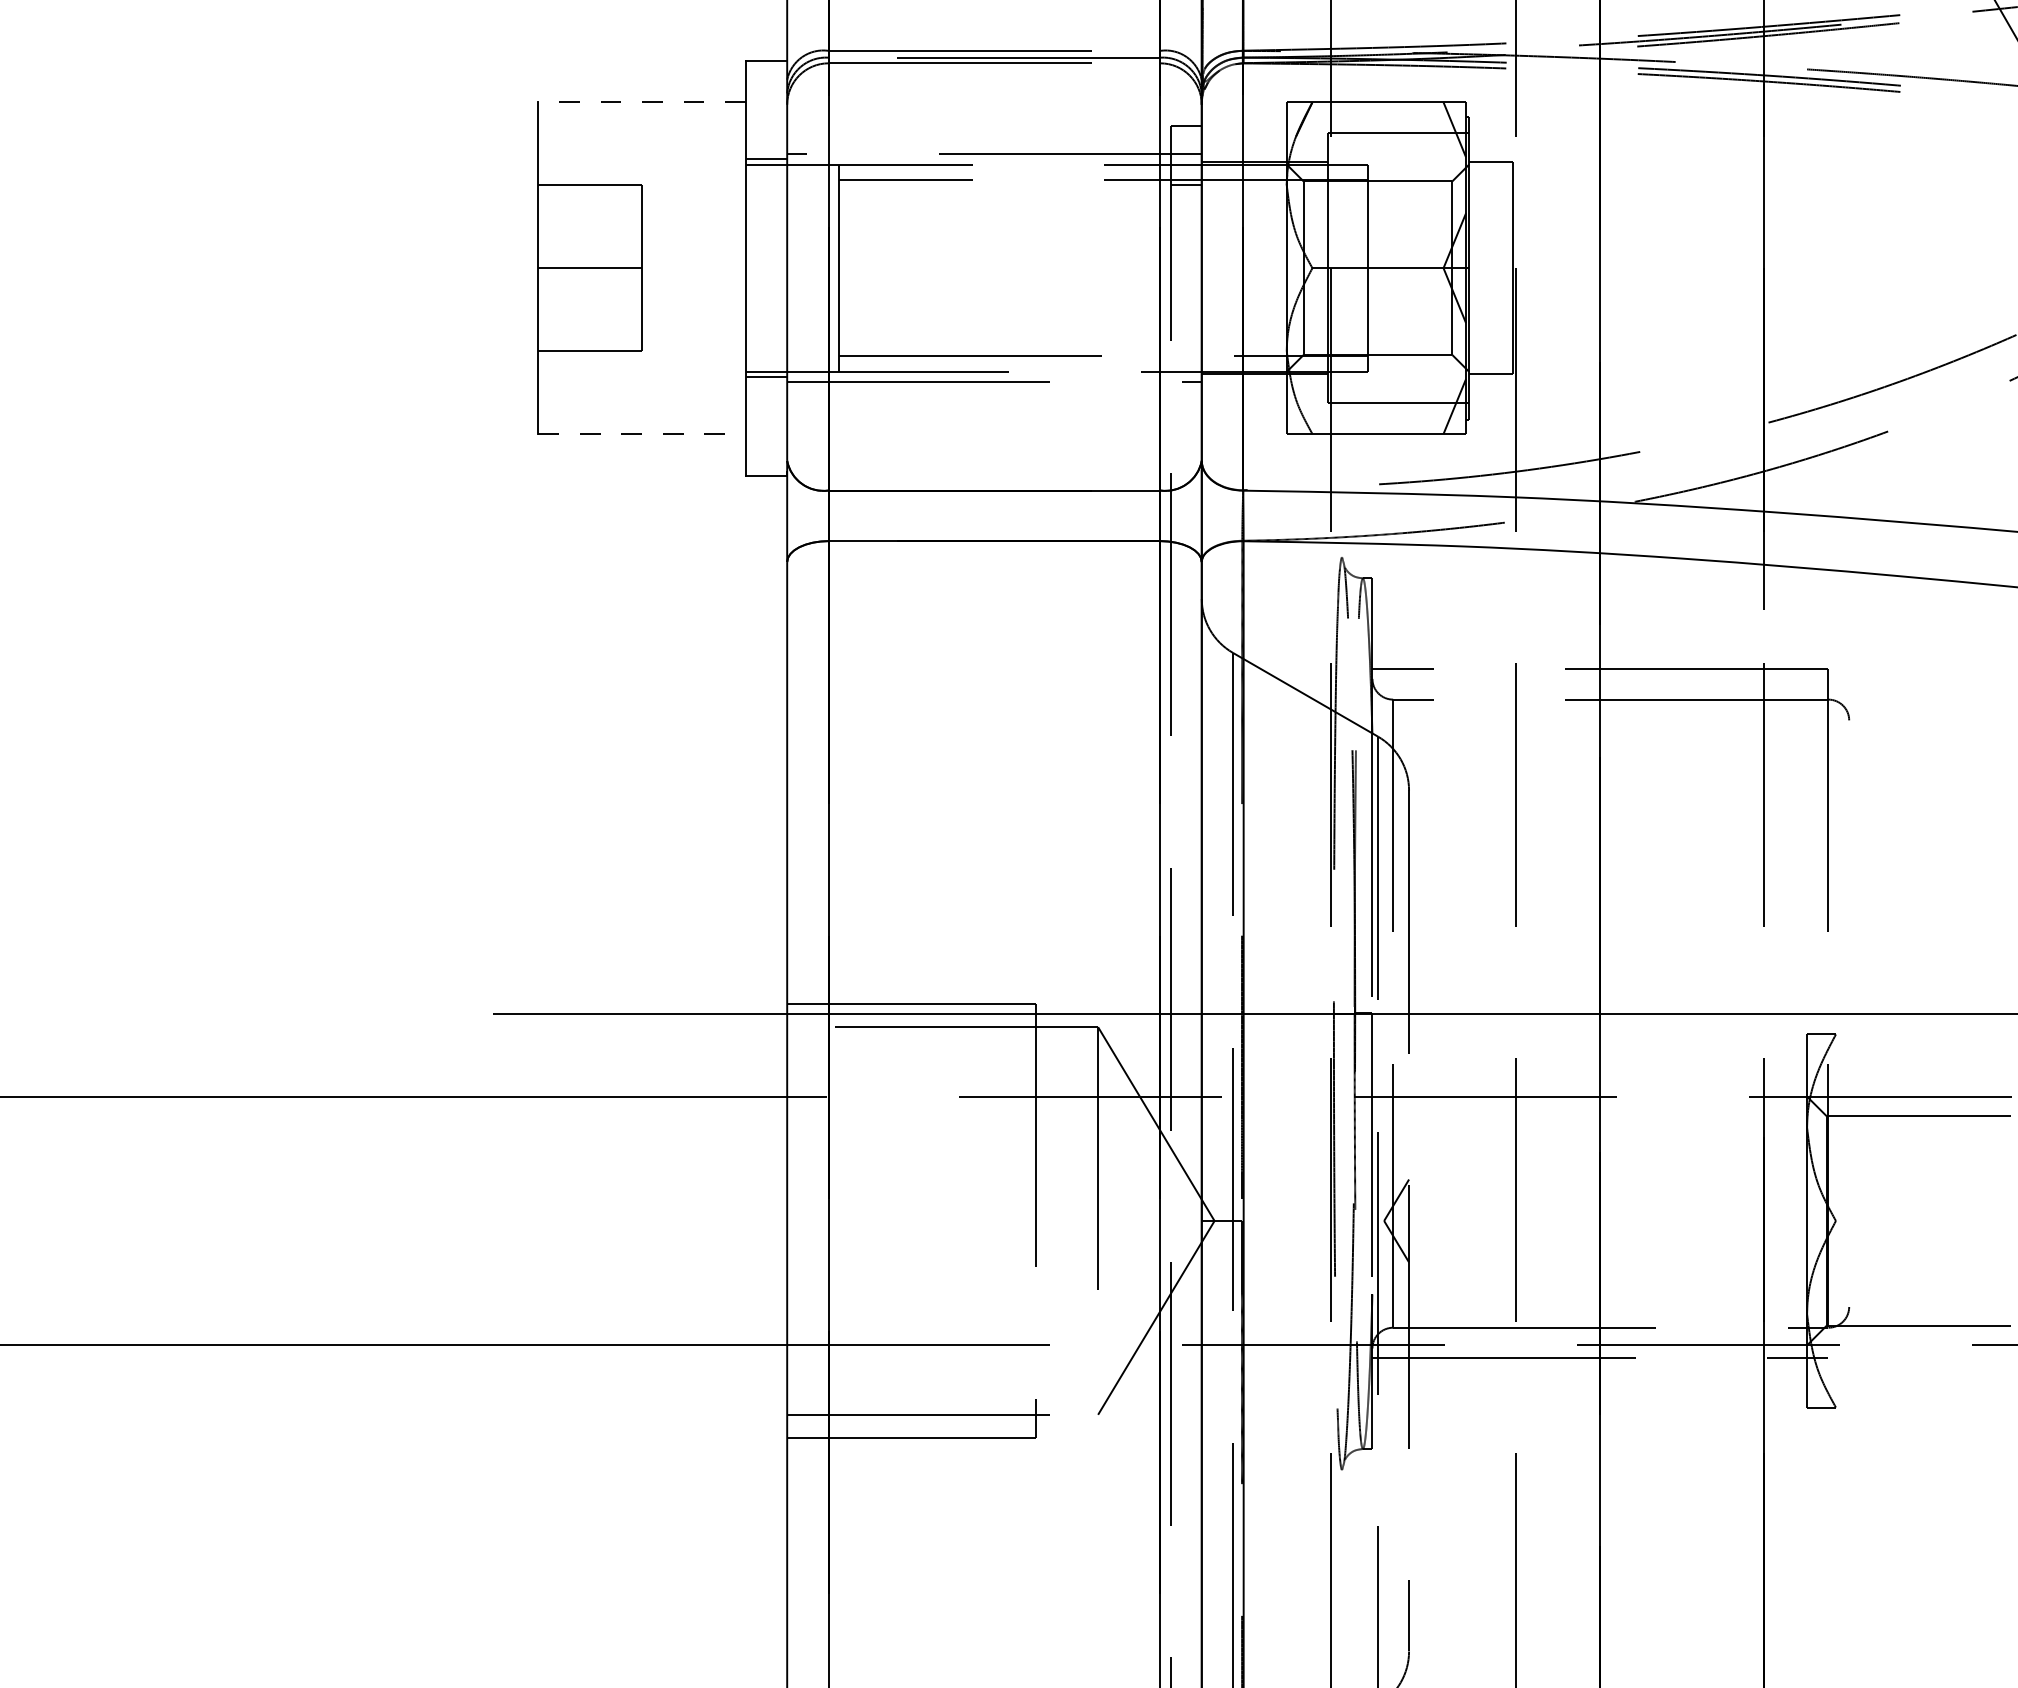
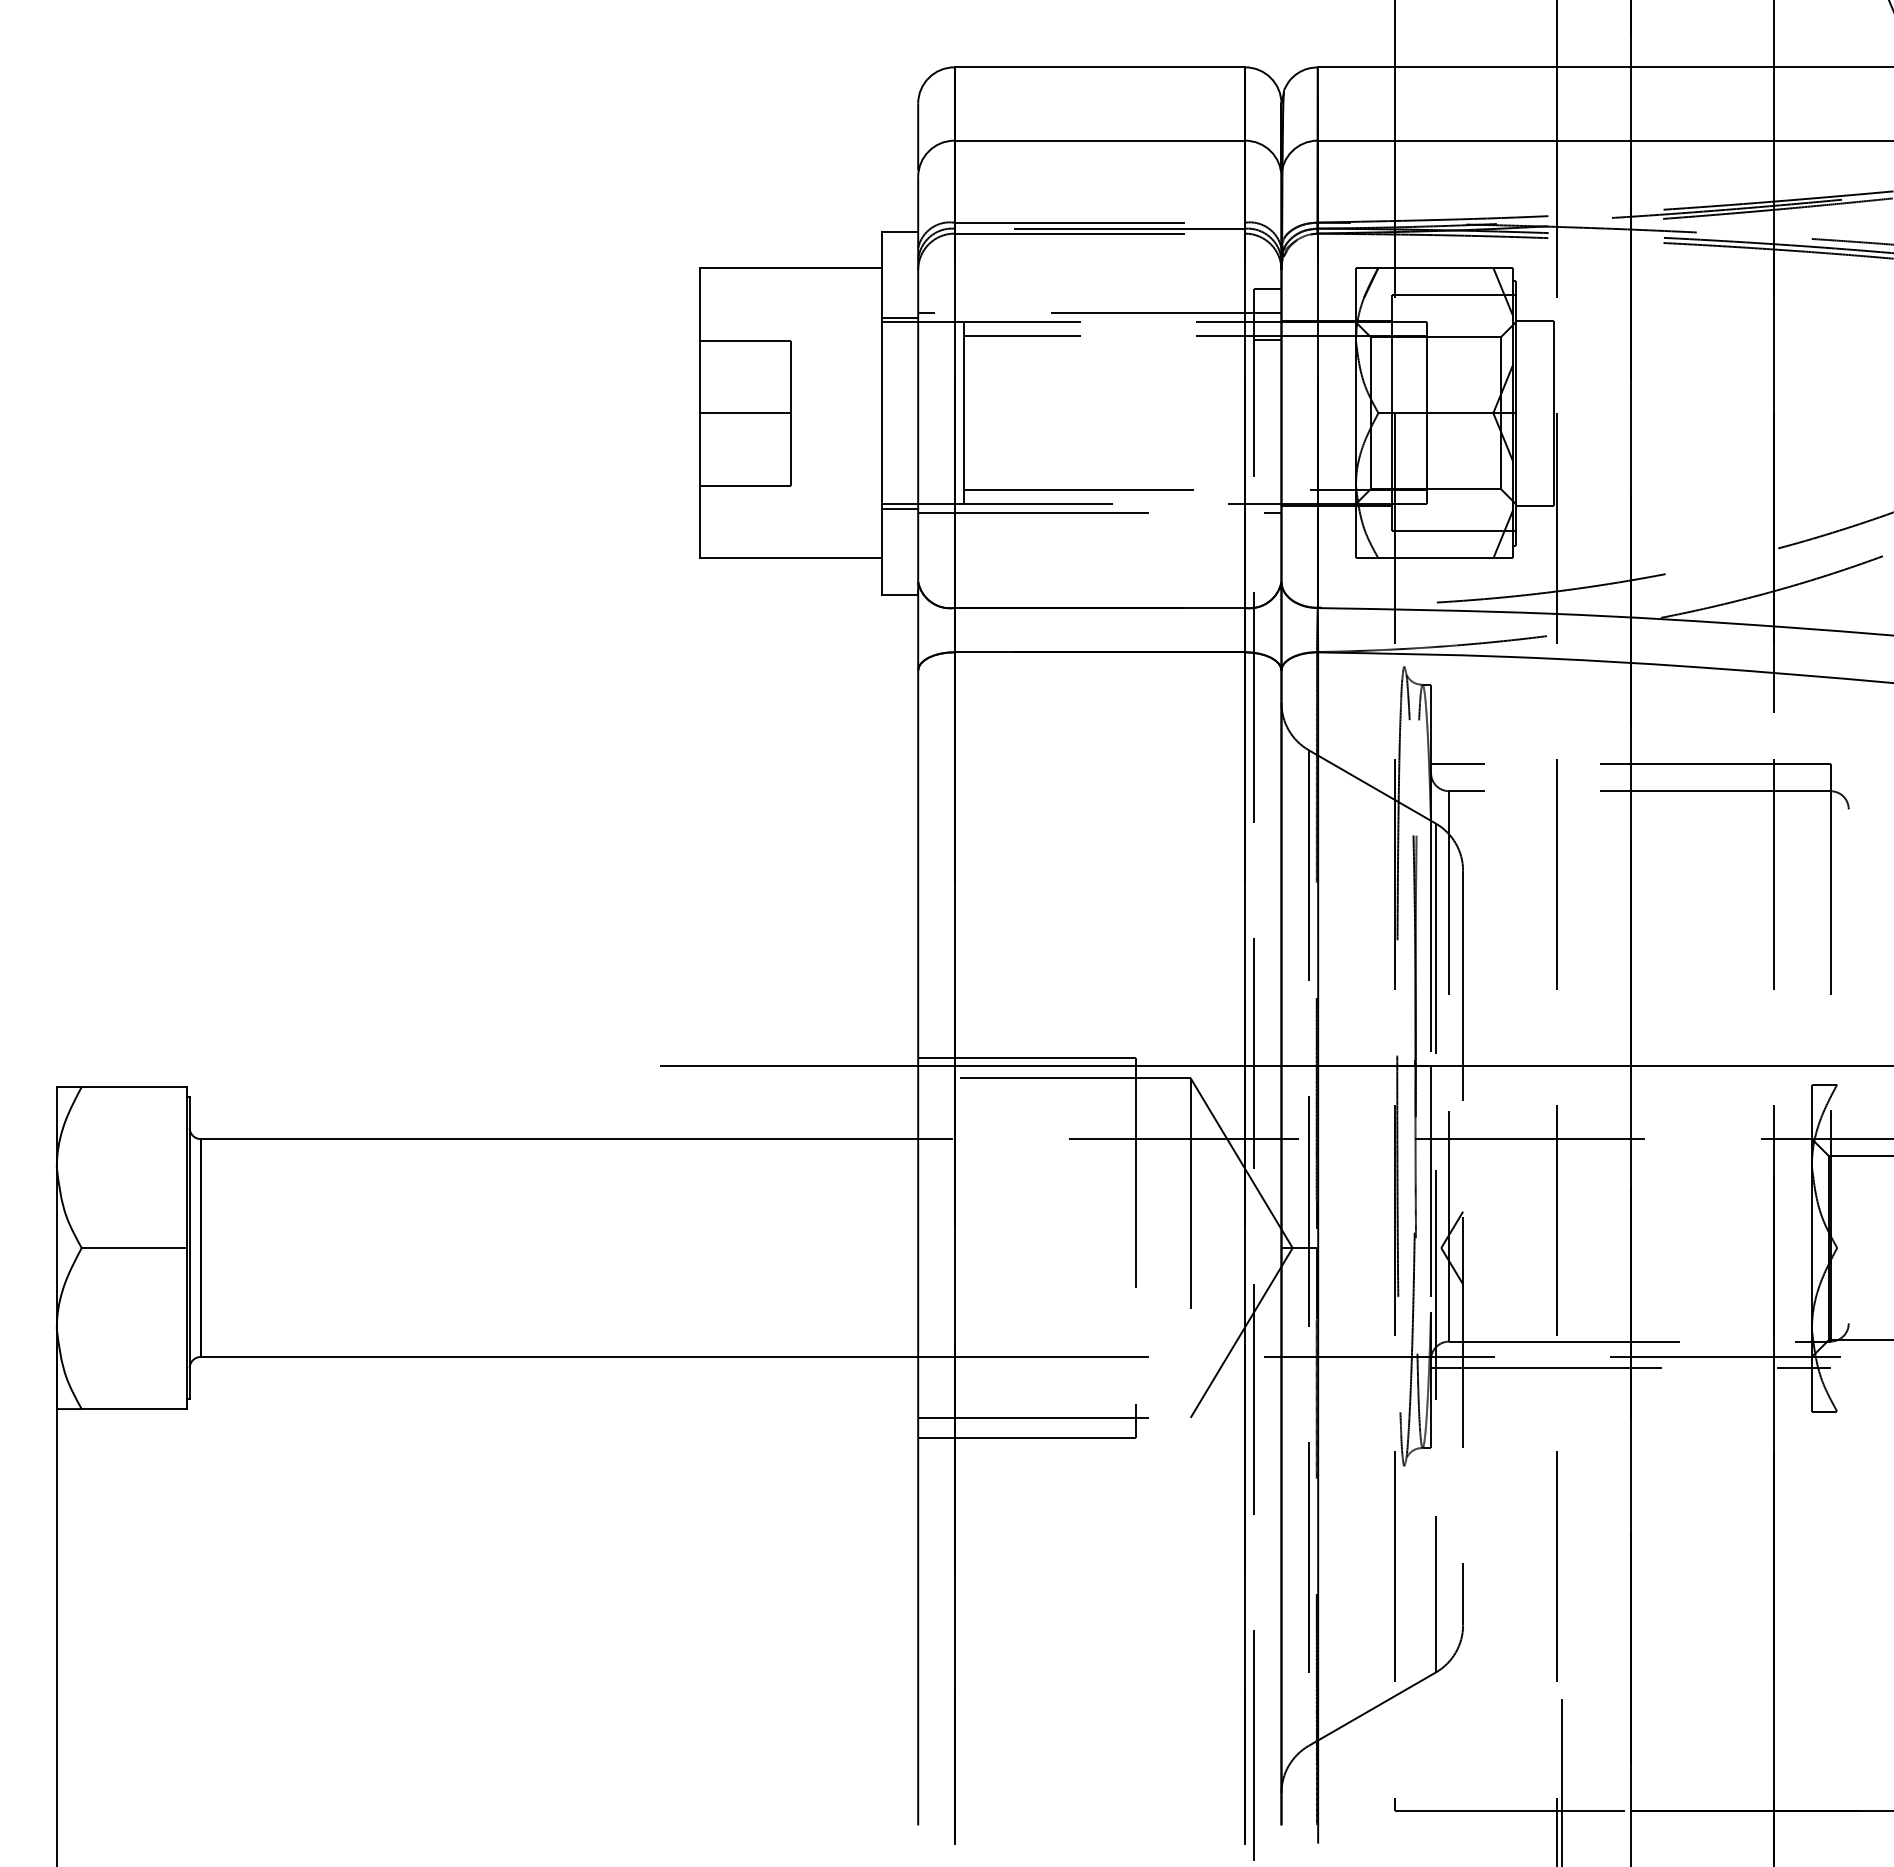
line: (642, 101) -> (791, 267), dashed -> solid
line: (642, 434) -> (791, 558), dashed -> solid

